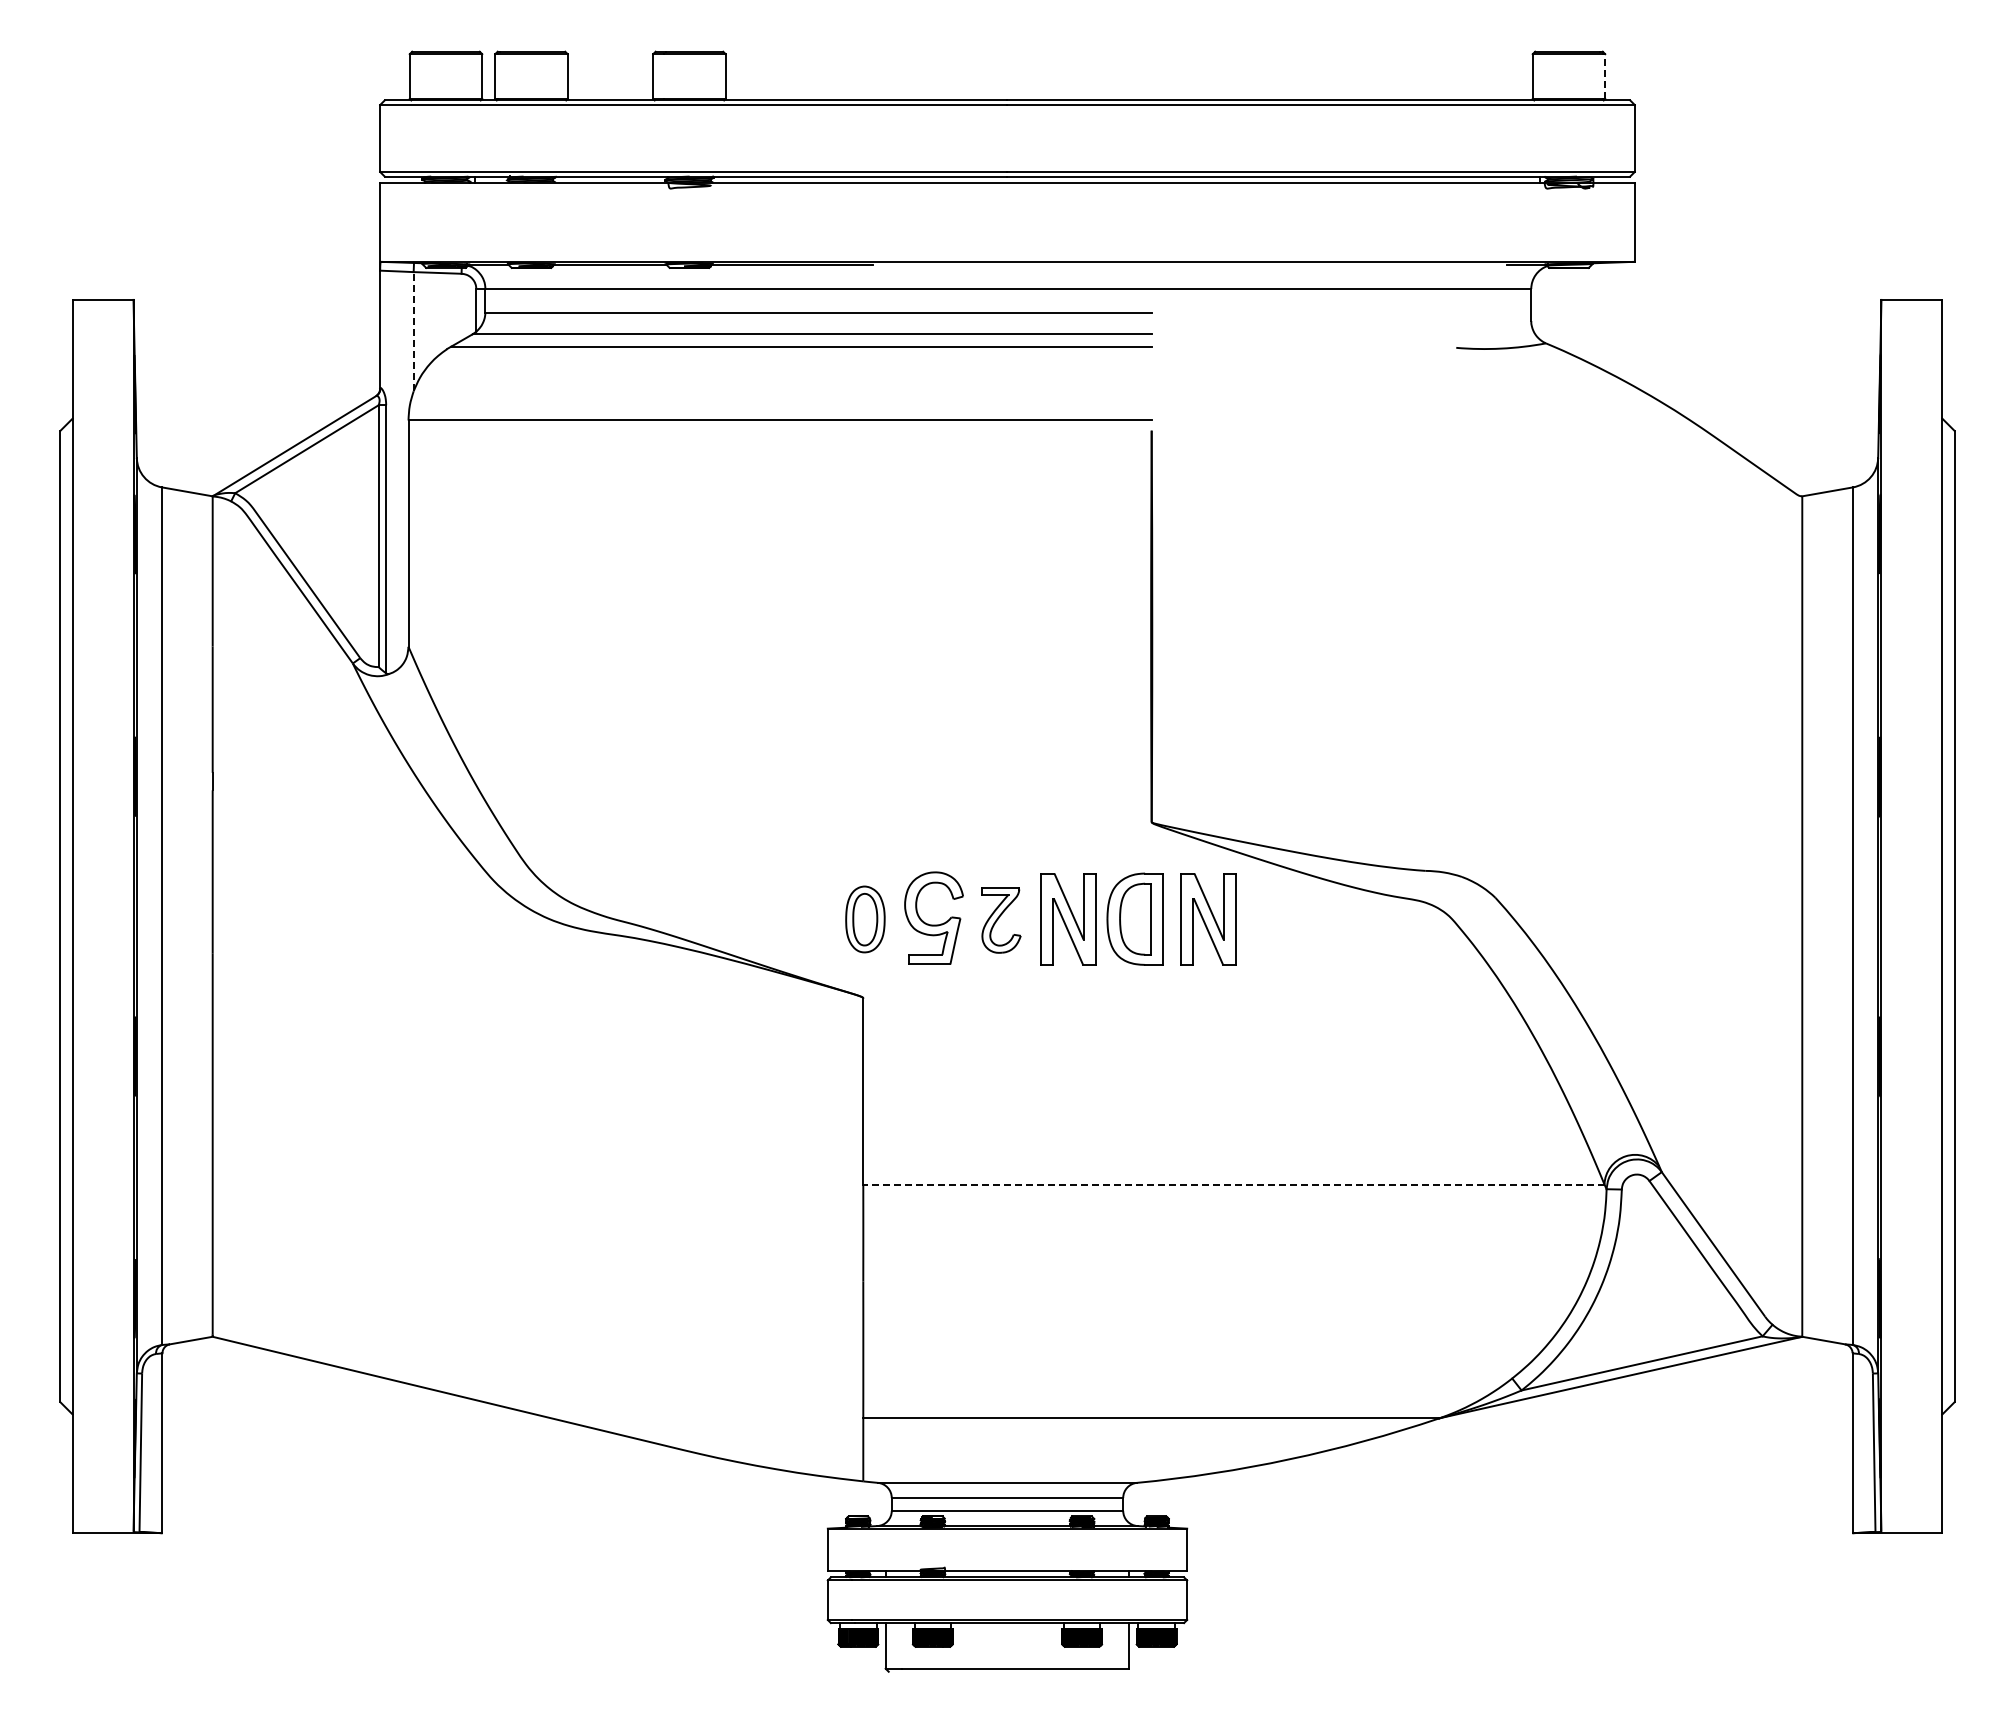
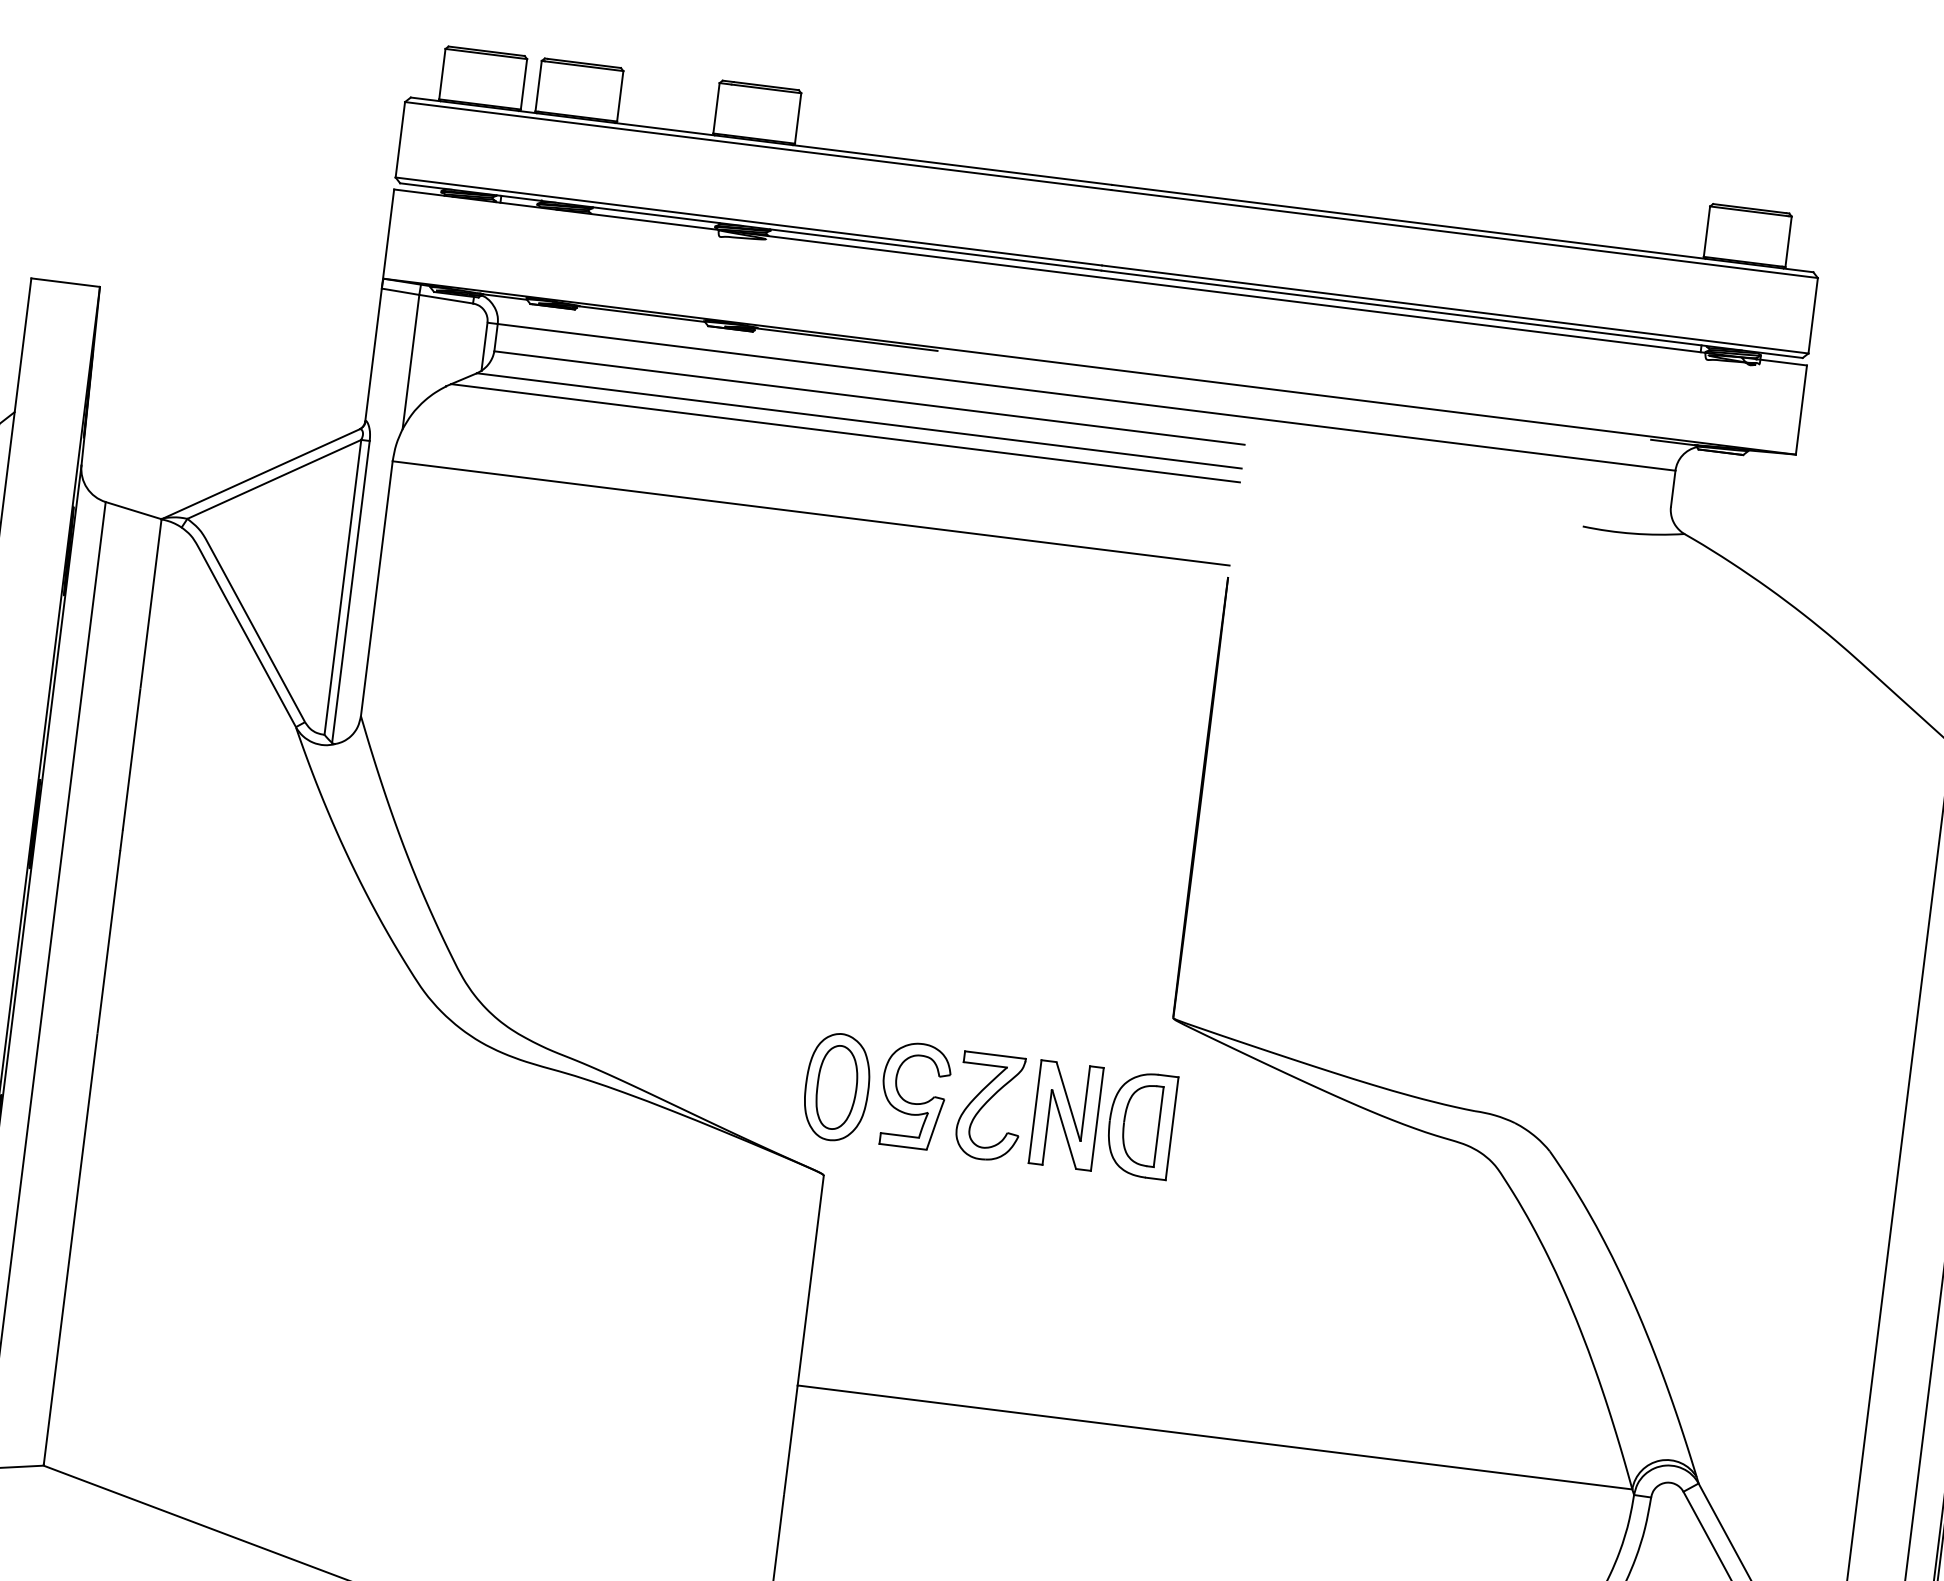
line: (1605, 76) -> (1788, 241), dashed -> solid
line: (413, 331) -> (410, 361), dashed -> solid
part: (865, 919) -> (837, 1087), size x1.43
part: (1208, 919) -> (1223, 1135), removed
part: (1000, 920) -> (989, 1107), size x1.43
line: (1233, 1184) -> (1214, 1437), dashed -> solid

